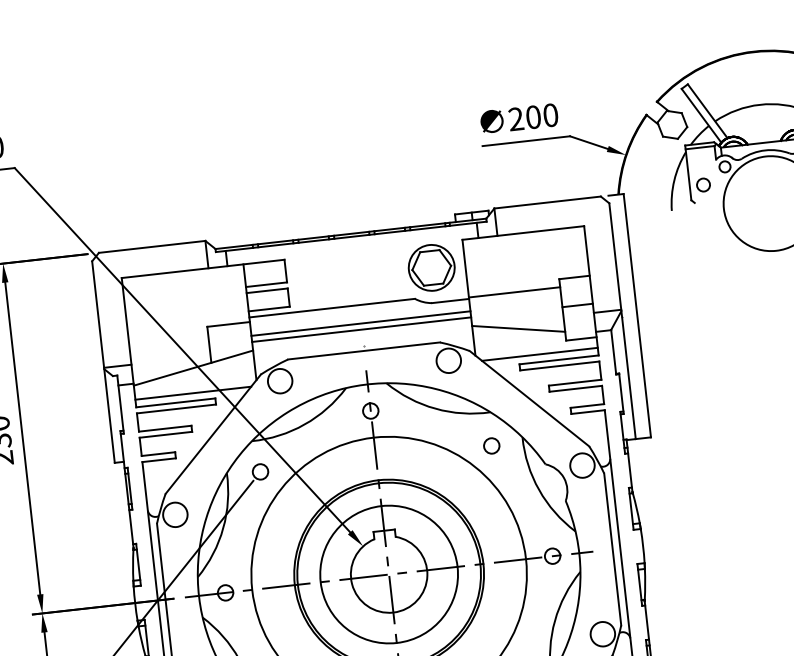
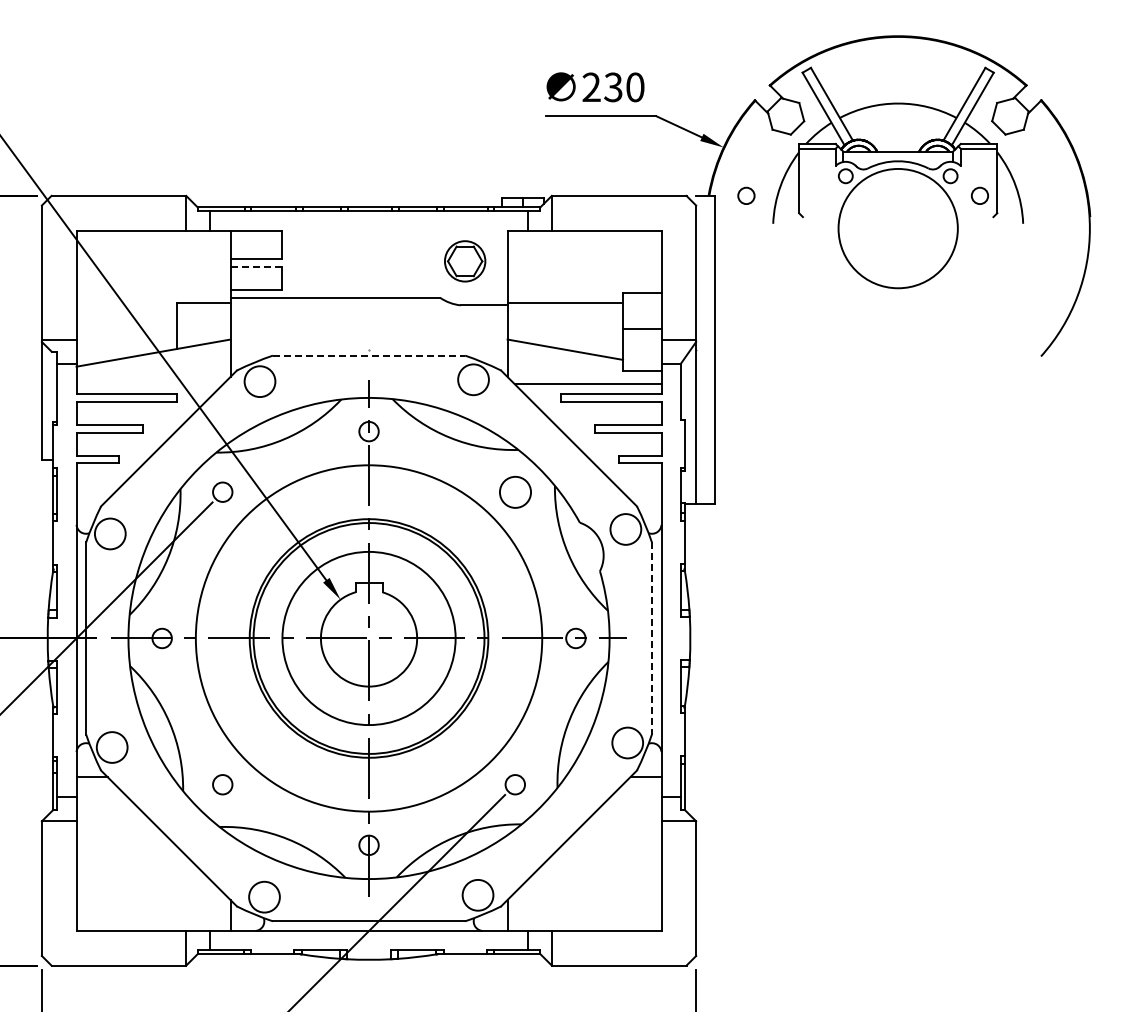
text: (533, 117) -> (613, 87), 200 -> 230
circle: (703, 184) -> (746, 195), moved
part: (431, 268) -> (464, 261), size x0.7
line: (267, 290) -> (256, 266), solid -> dashed
line: (360, 323) -> (368, 320), removed
line: (361, 329) -> (368, 328), removed
line: (364, 350) -> (369, 355), solid -> dashed
line: (193, 393) -> (149, 384), removed
circle: (491, 445) -> (514, 491), size x1.6
line: (612, 550) -> (651, 639), solid -> dashed

